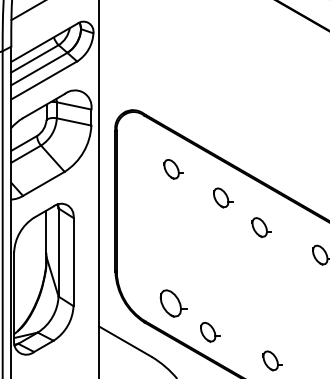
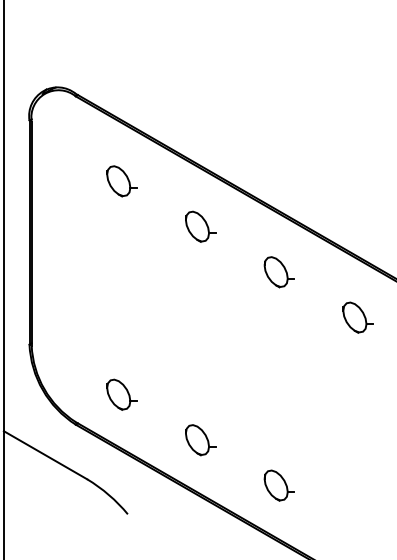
part: (261, 227) -> (278, 272), moved
part: (173, 303) -> (121, 394), size x0.71
part: (210, 331) -> (201, 438), moved

